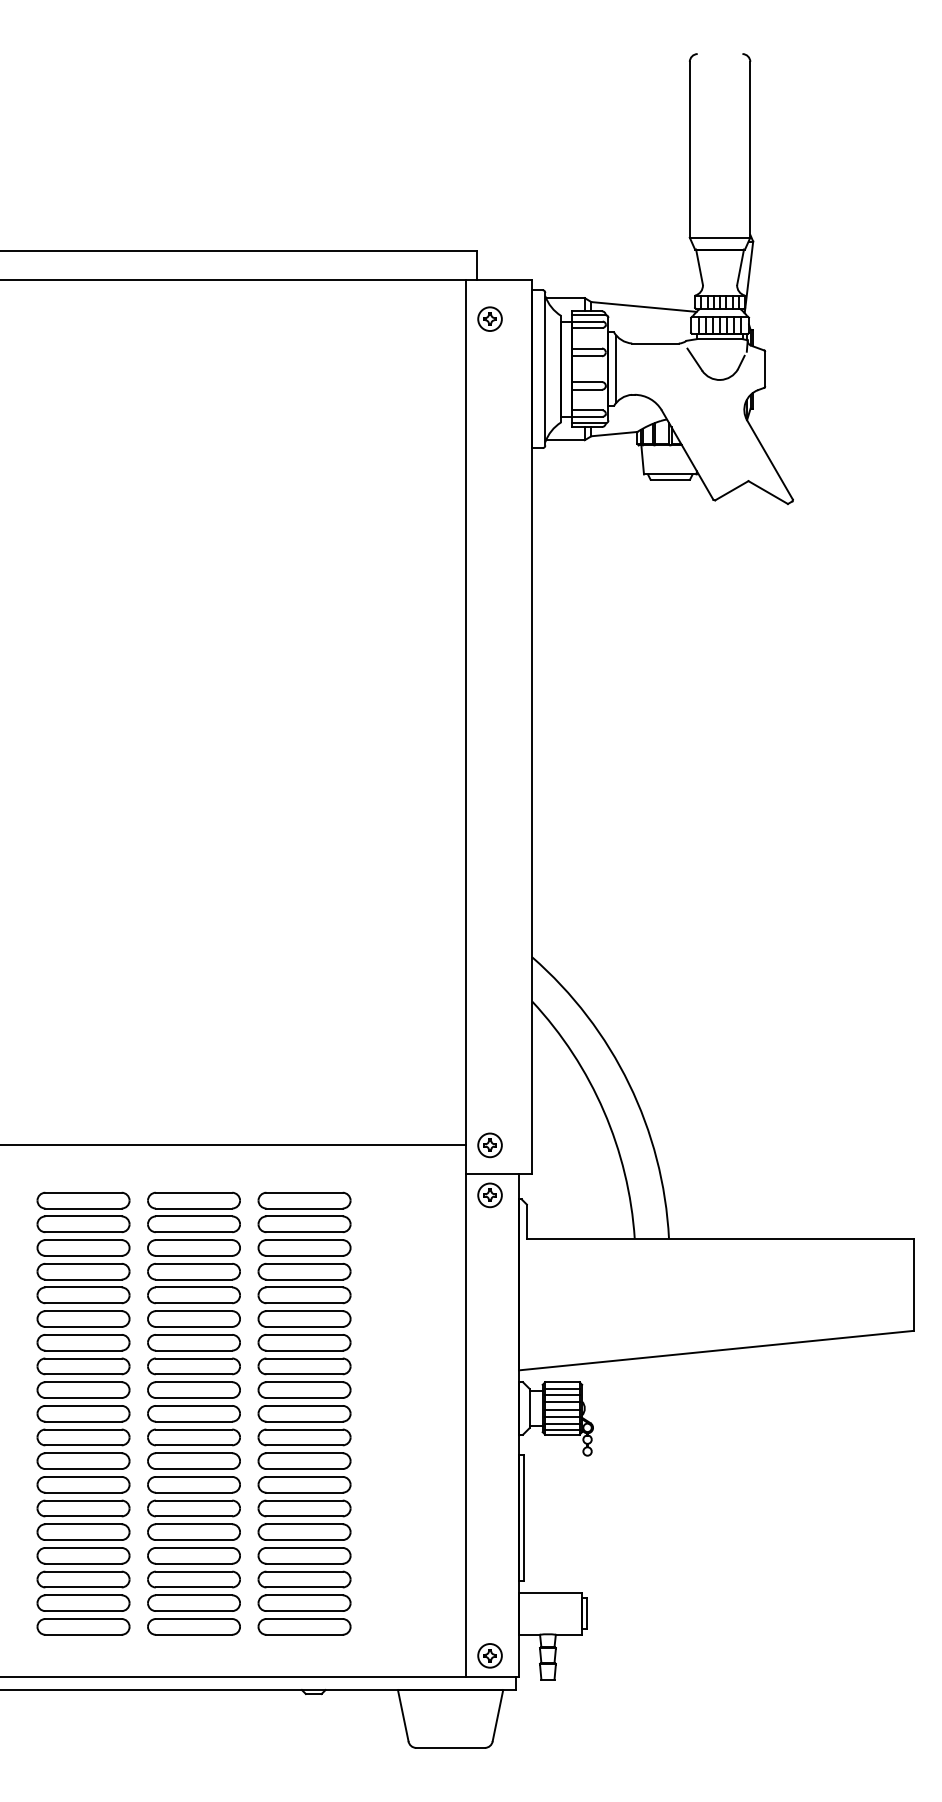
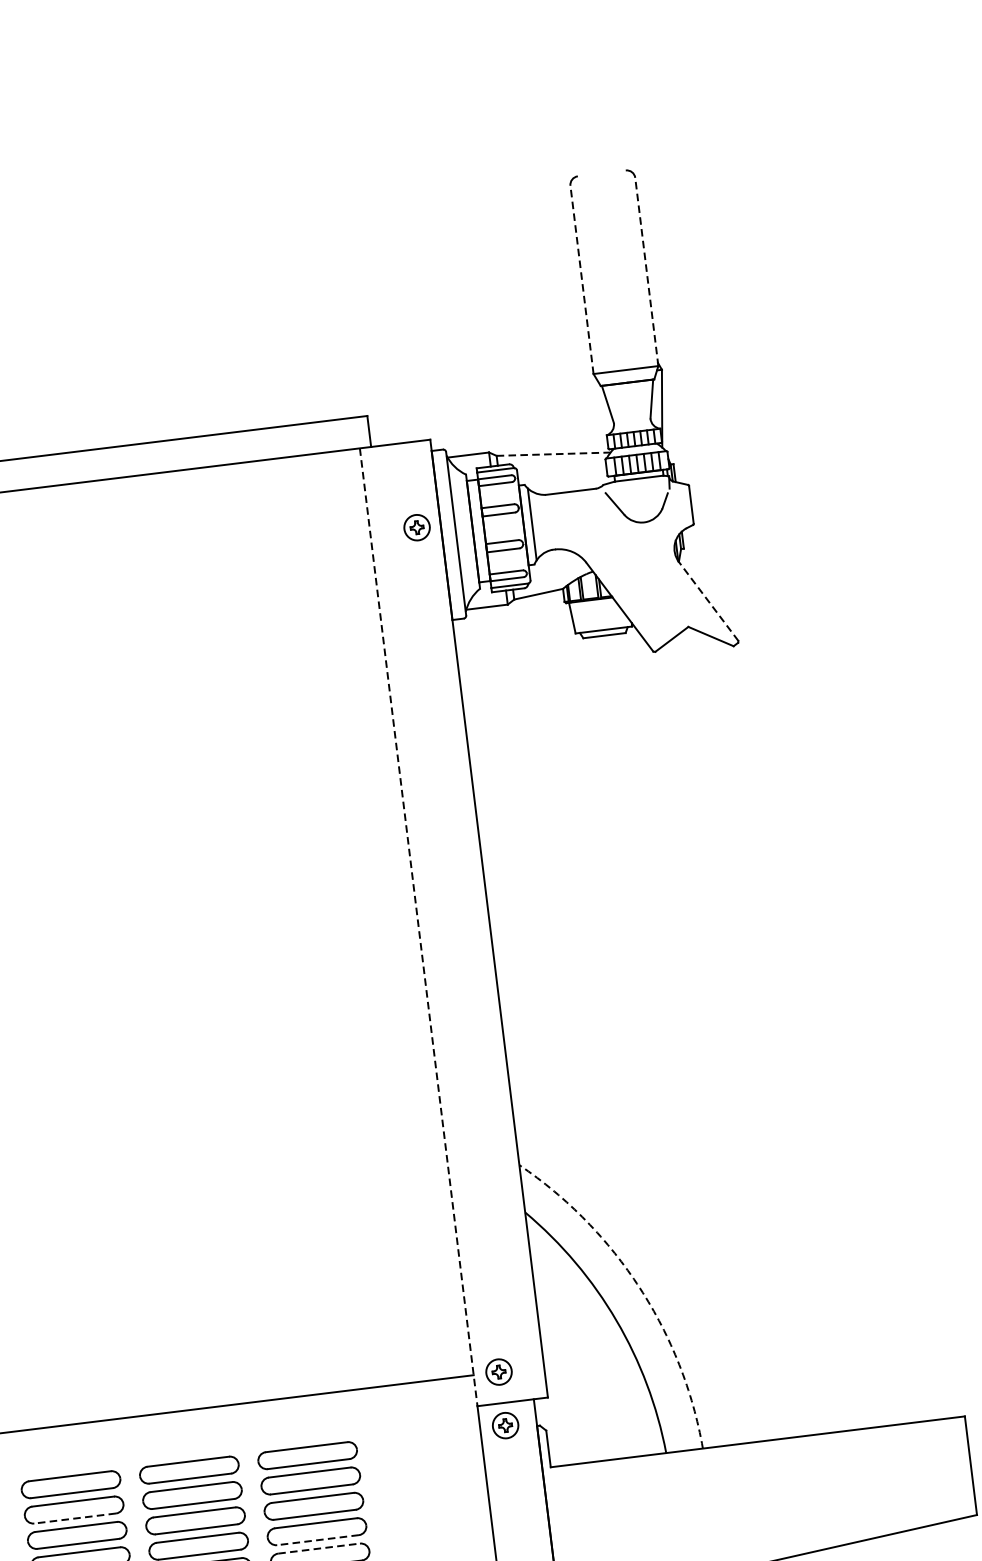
line: (689, 149) -> (581, 279), solid -> dashed
line: (750, 149) -> (646, 271), solid -> dashed
line: (643, 306) -> (553, 453), solid -> dashed
part: (489, 318) -> (416, 527), moved
line: (770, 460) -> (709, 601), solid -> dashed
line: (466, 727) -> (418, 927), solid -> dashed
arc: (629, 1084) -> (640, 1288), solid -> dashed
line: (83, 1232) -> (75, 1518), solid -> dashed
line: (304, 1279) -> (317, 1540), solid -> dashed
line: (305, 1287) -> (320, 1548), solid -> dashed

